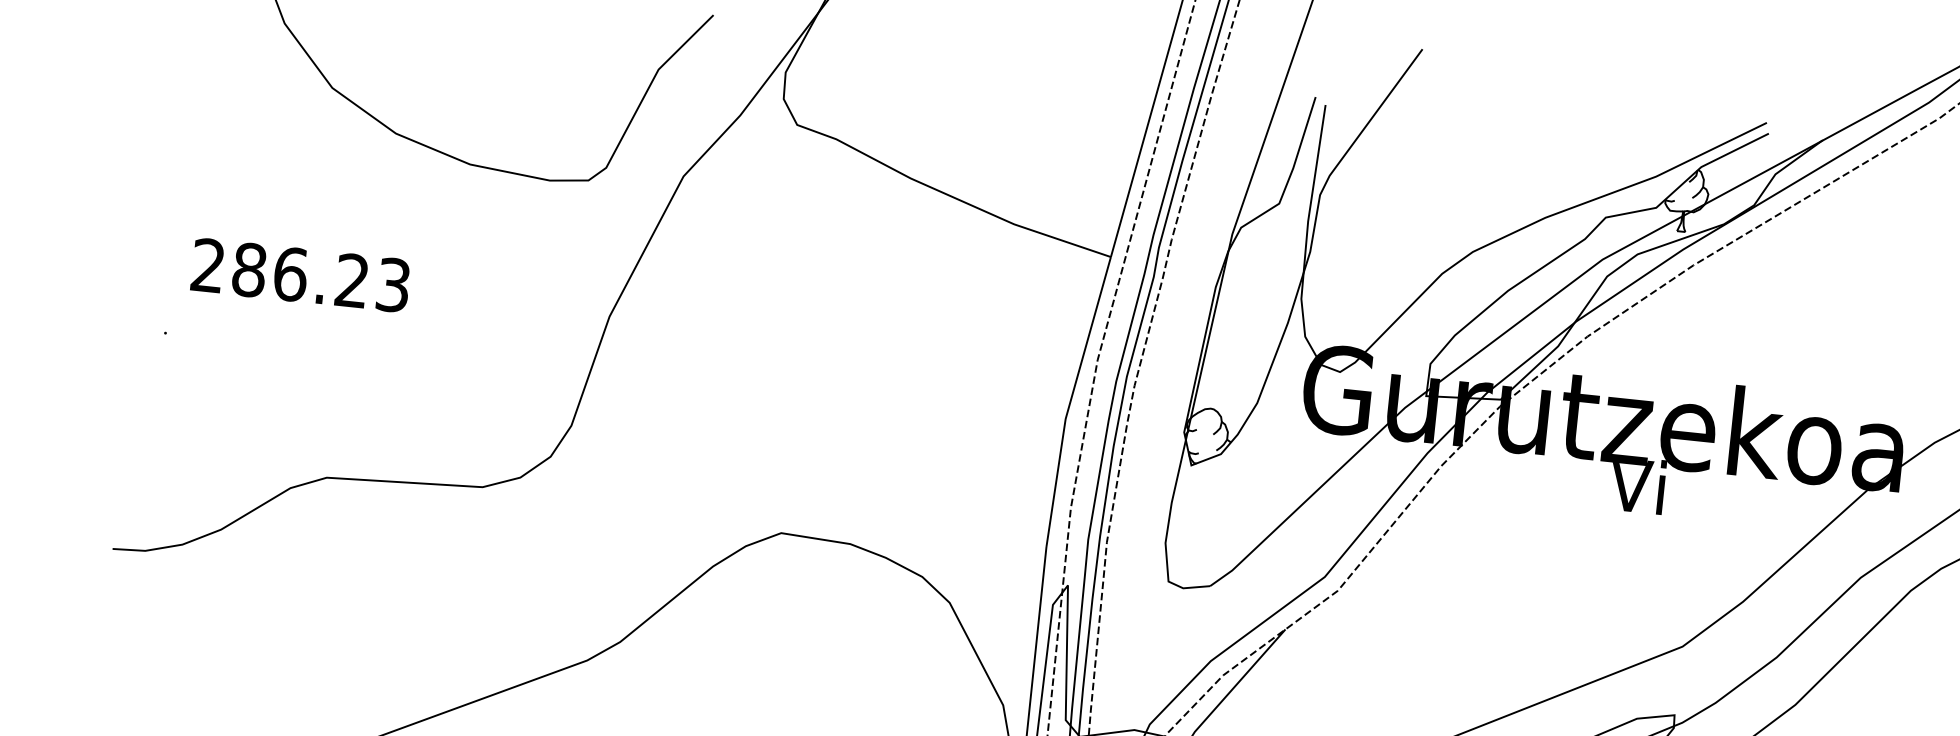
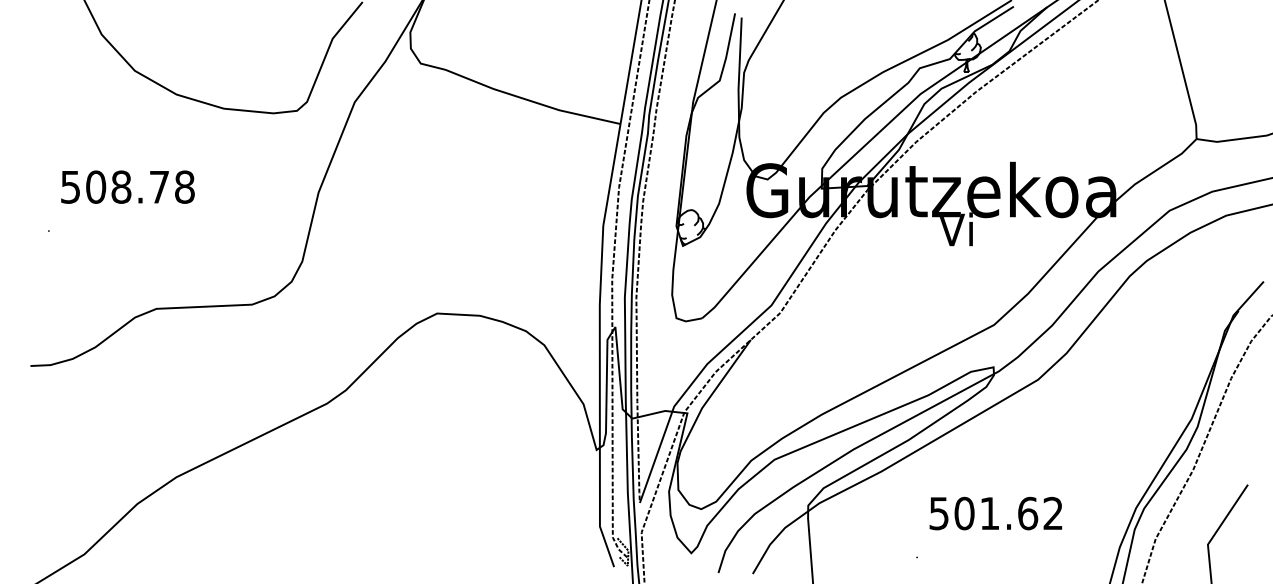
text: (300, 274) -> (127, 186), 286.23 -> 508.78

